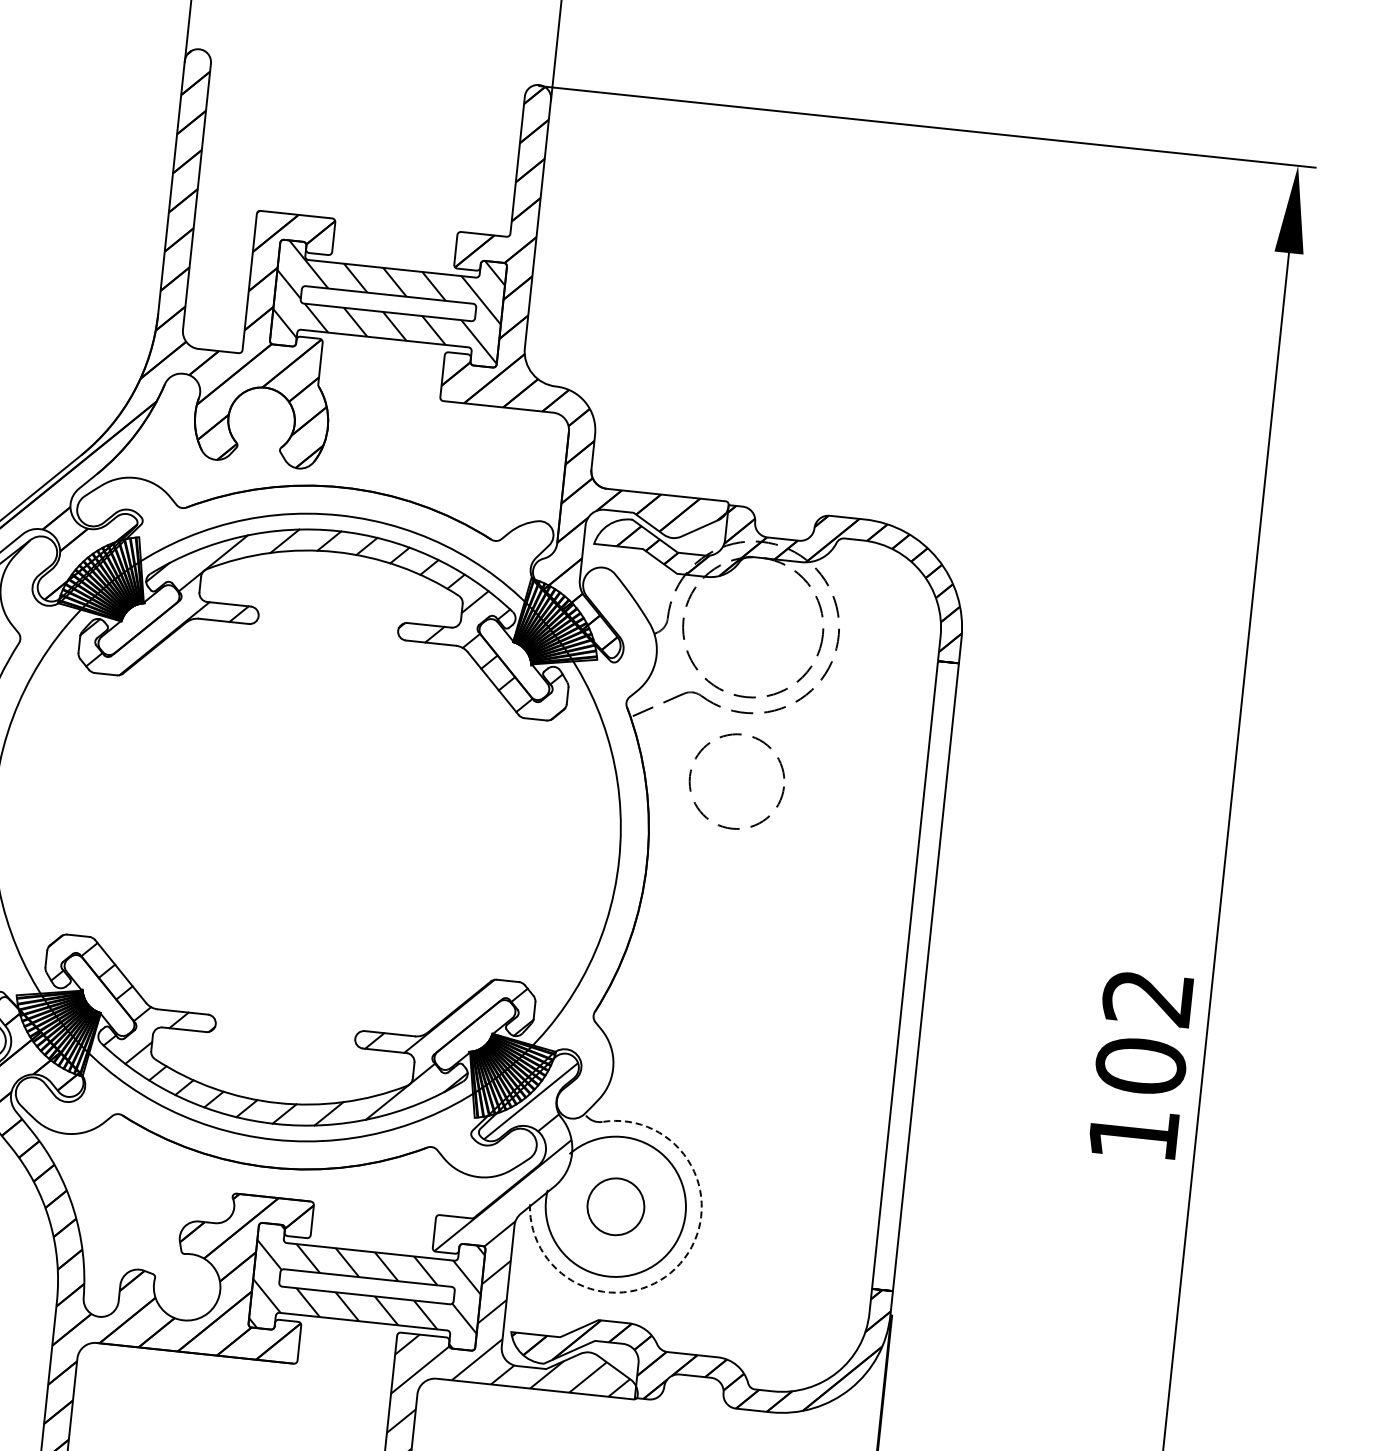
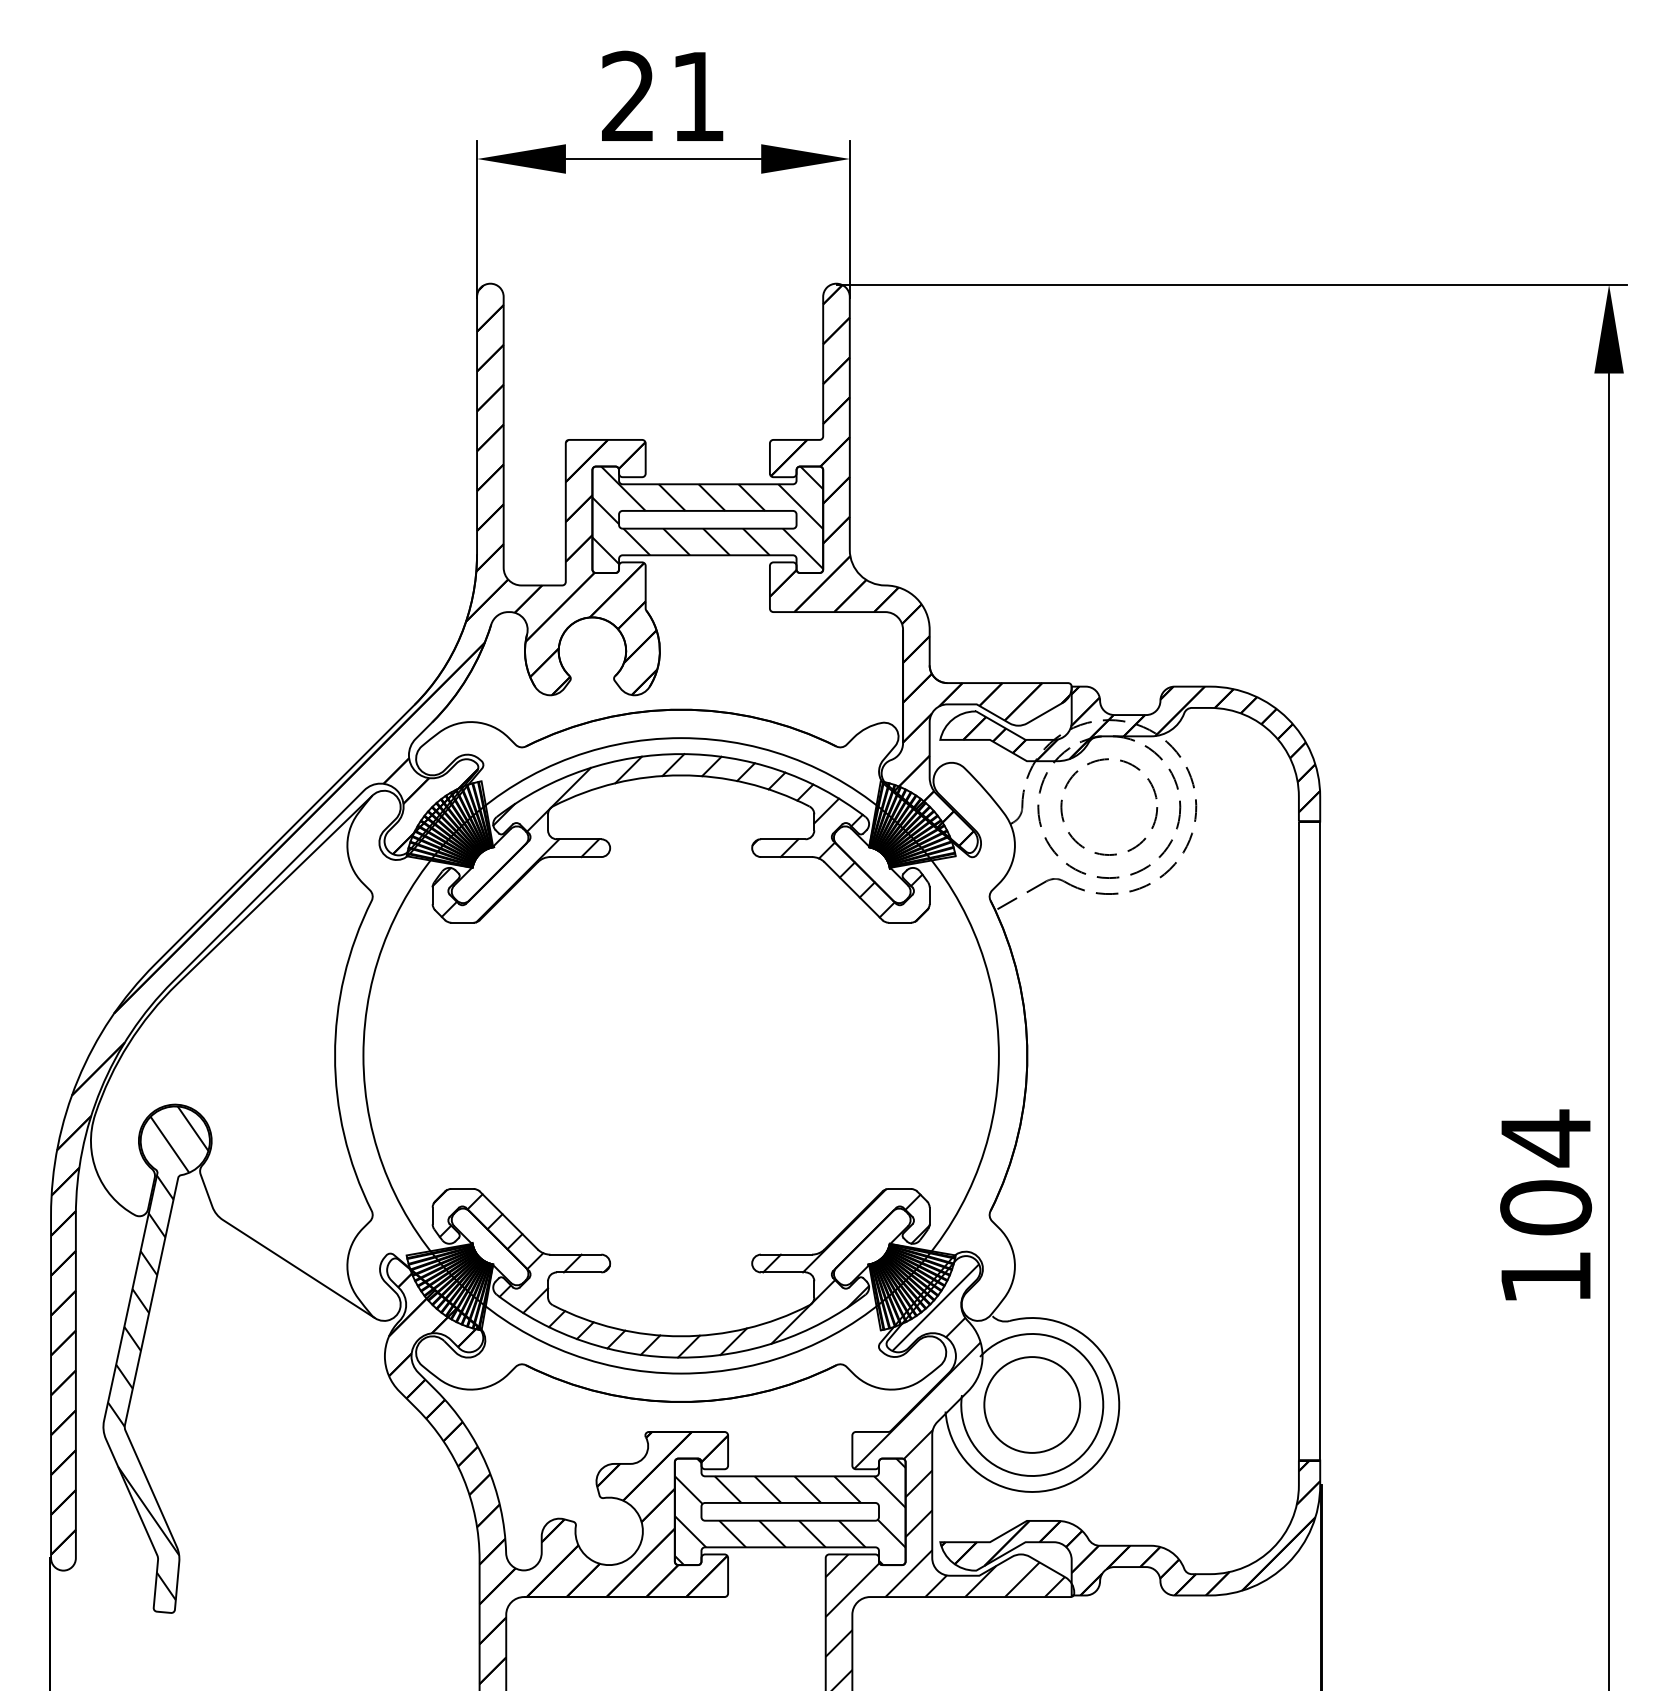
circle: (737, 781) -> (1109, 806), moved
text: (1147, 997) -> (1545, 1138), 102 -> 104
circle: (616, 1206) -> (1032, 1404), size x1.67
arc: (680, 1263) -> (1103, 1455), dashed -> solid

